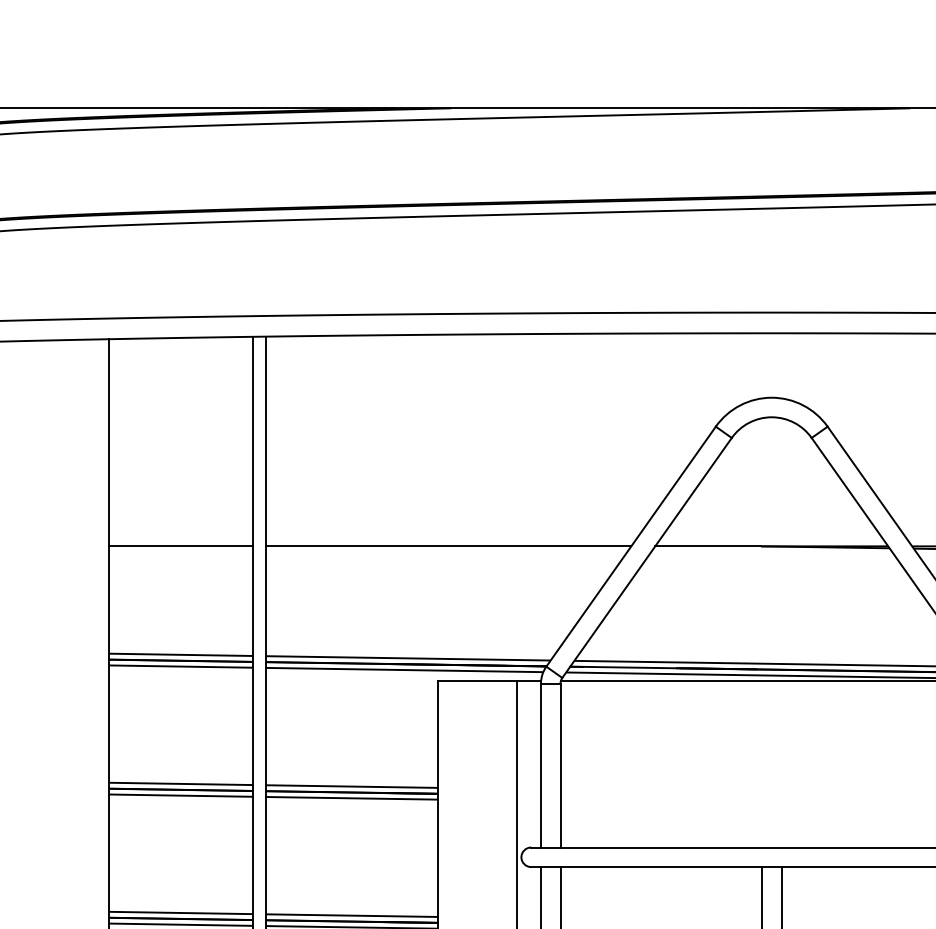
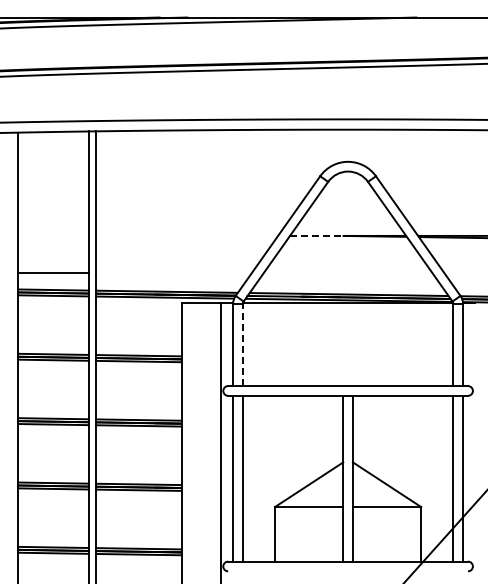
line: (180, 545) -> (53, 272), moved
line: (447, 545) -> (186, 235), removed
line: (708, 545) -> (316, 235), solid -> dashed
line: (559, 766) -> (242, 345), solid -> dashed

